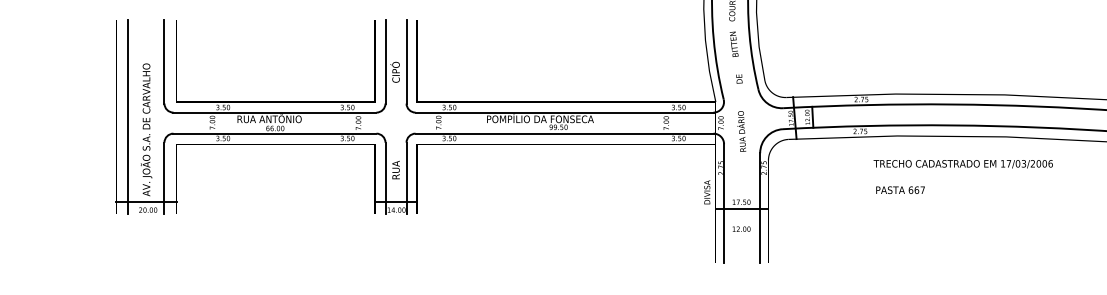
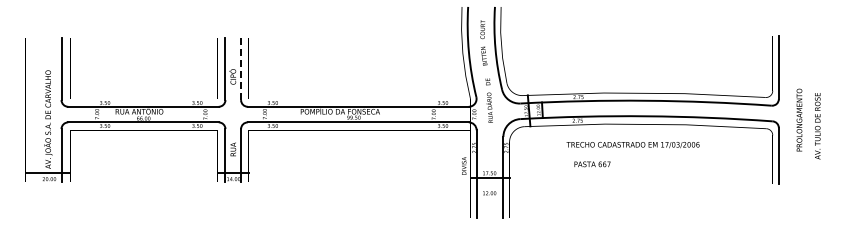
line: (407, 62) -> (241, 69), solid -> dashed
line: (128, 116) -> (34, 109), removed
text: (741, 131) -> (489, 107), moved
text: (962, 164) -> (632, 145), moved
text: (900, 190) -> (592, 164), moved

